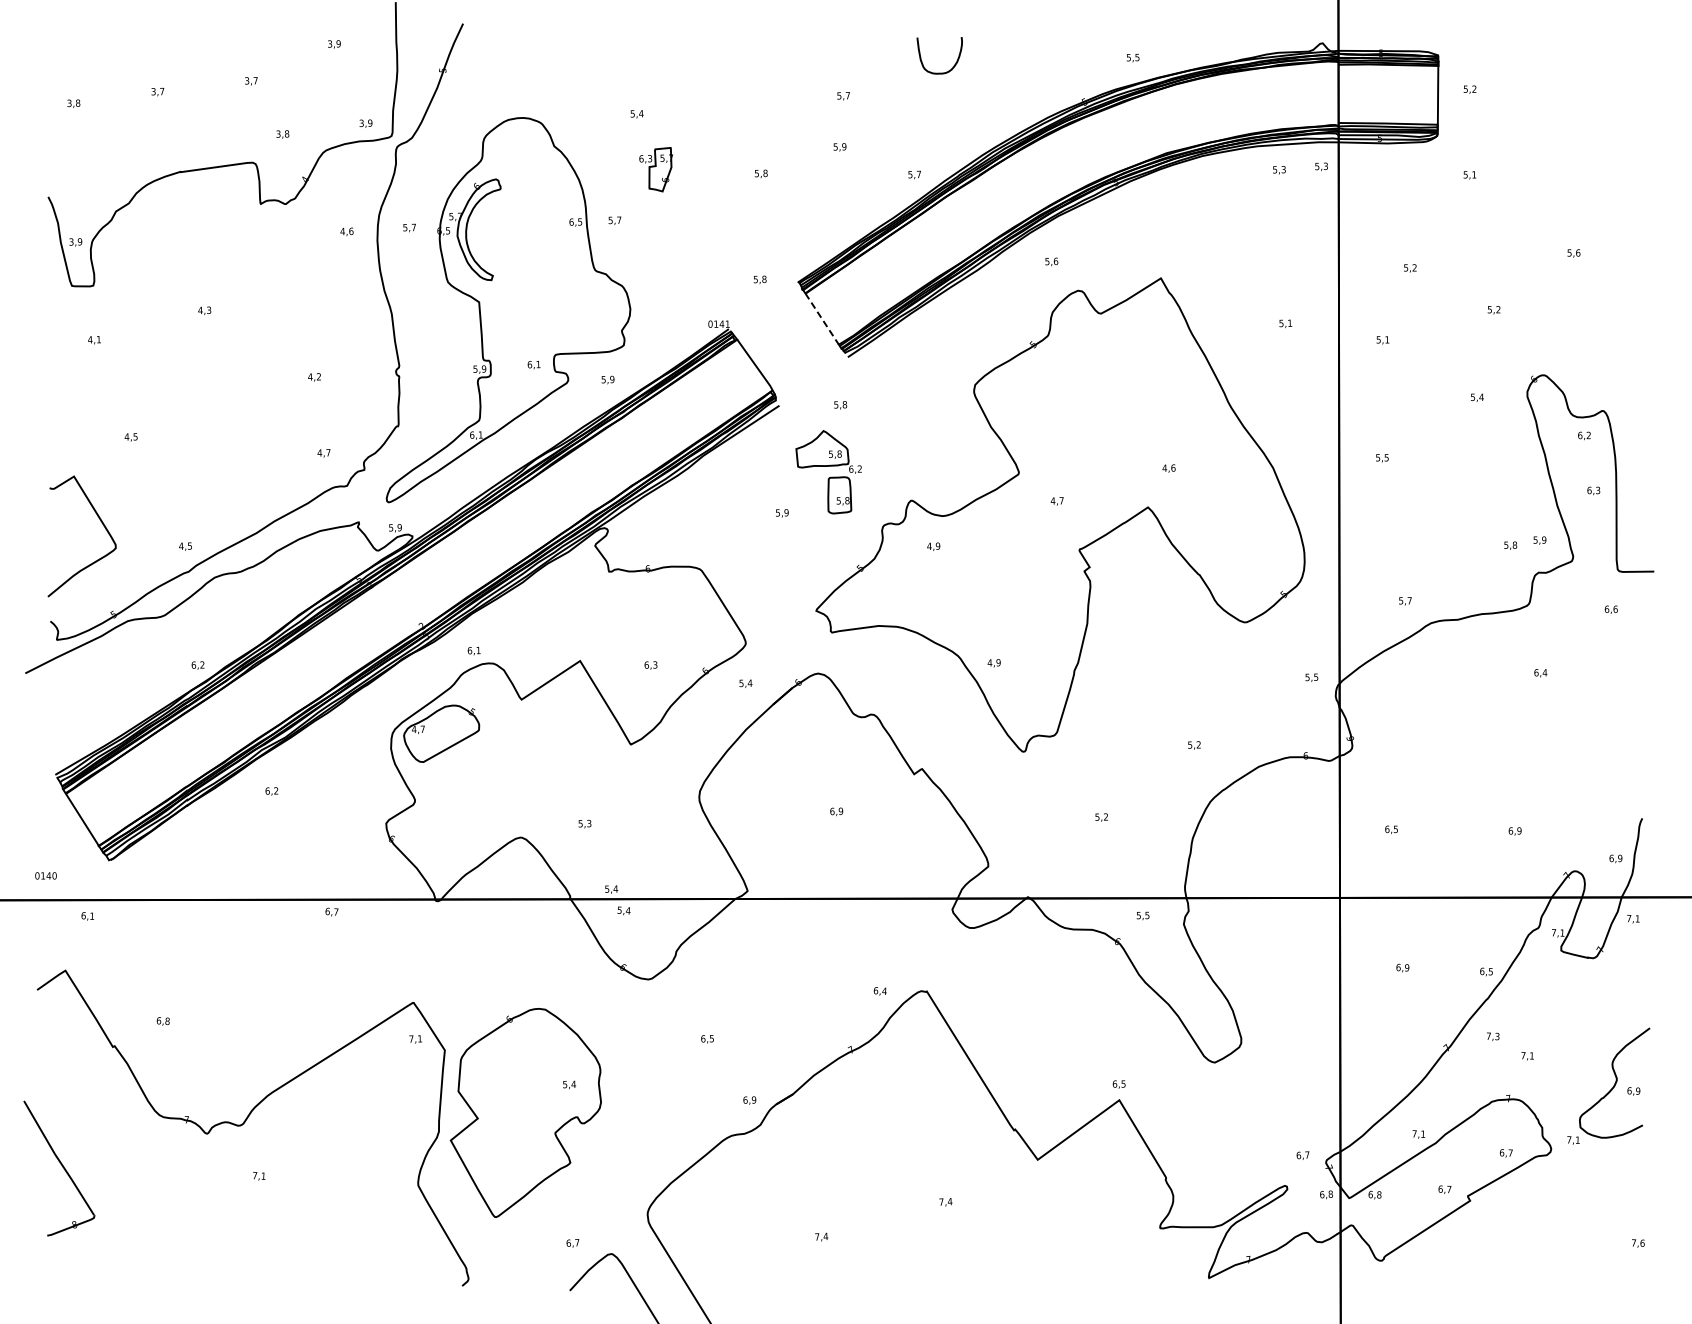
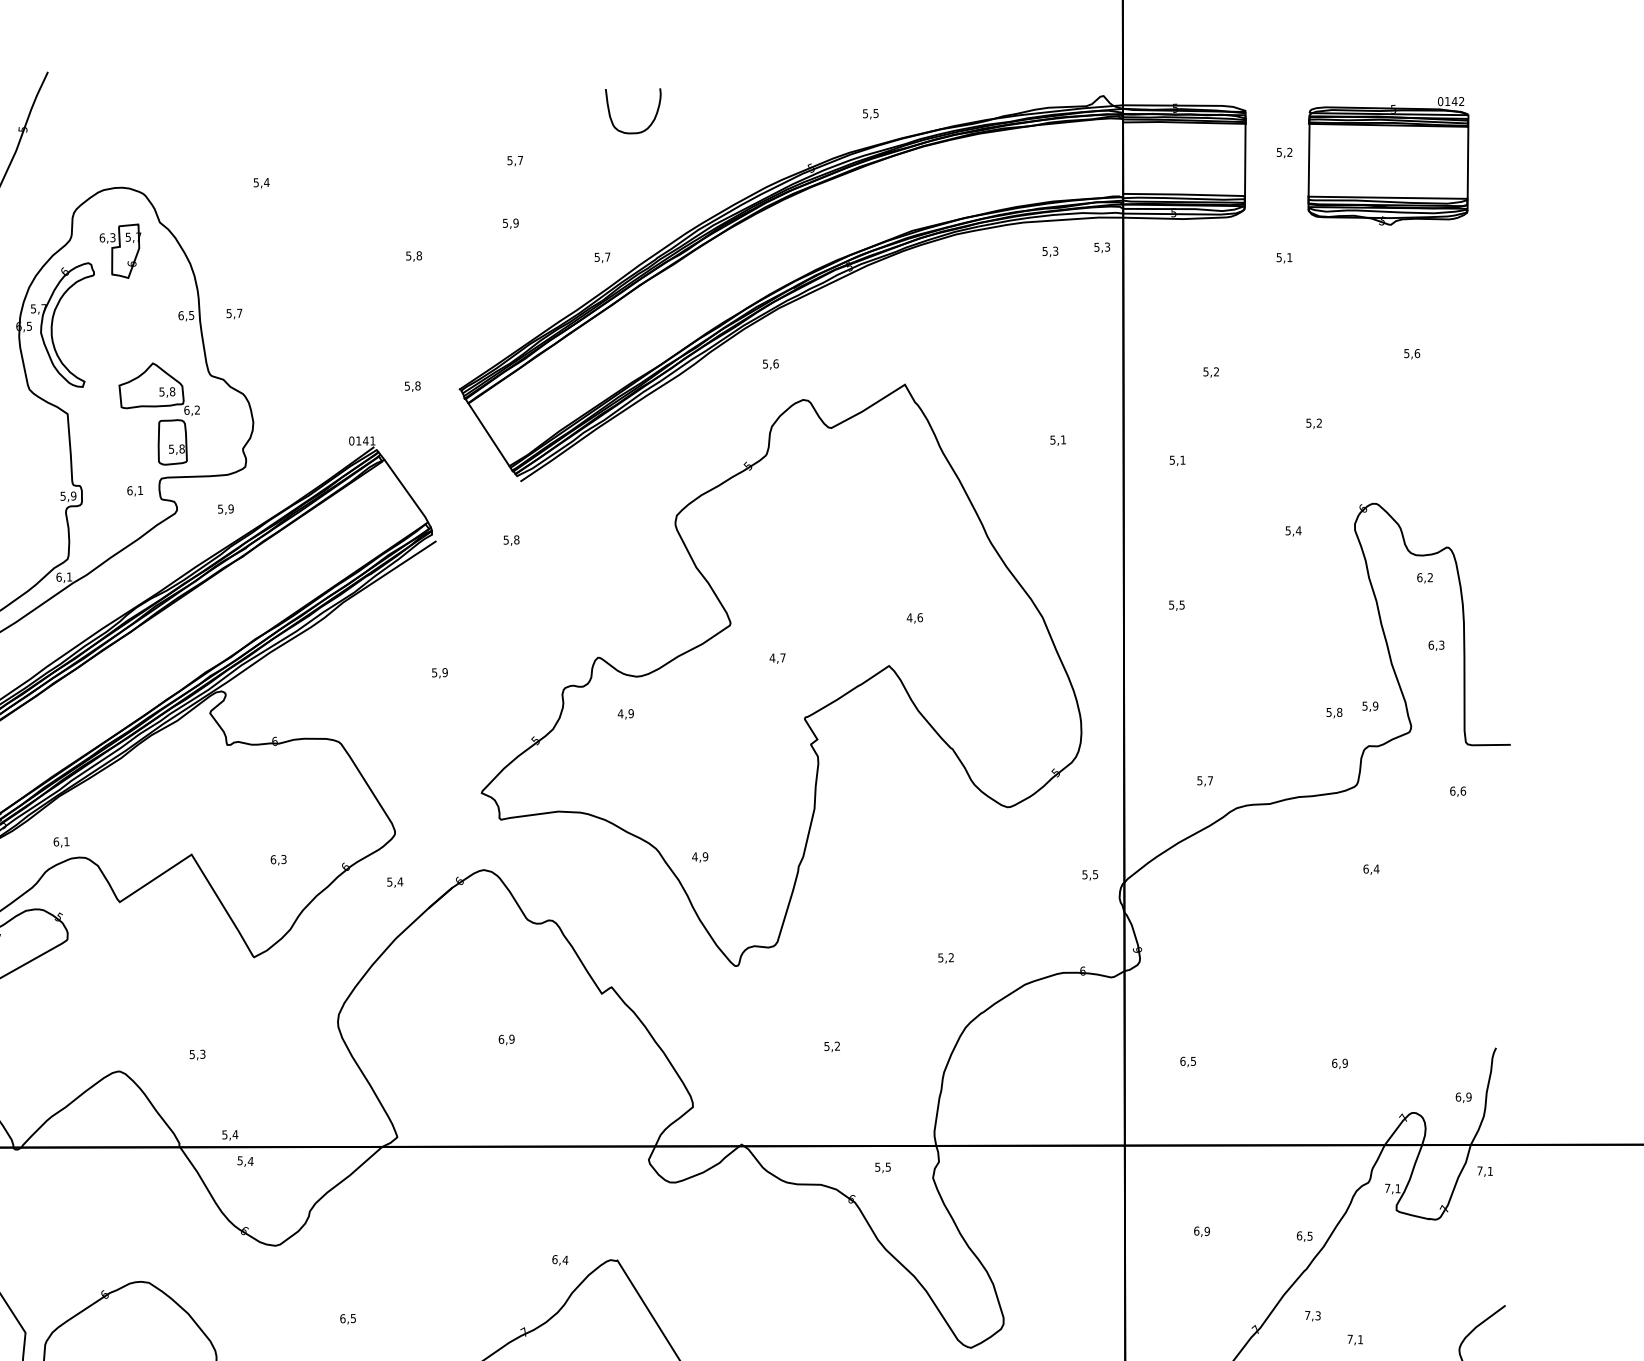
part: (1554, 96) -> (1388, 161), added
part: (655, 169) -> (119, 251), moved
line: (822, 319) -> (489, 435), dashed -> solid
part: (828, 472) -> (158, 414), moved

